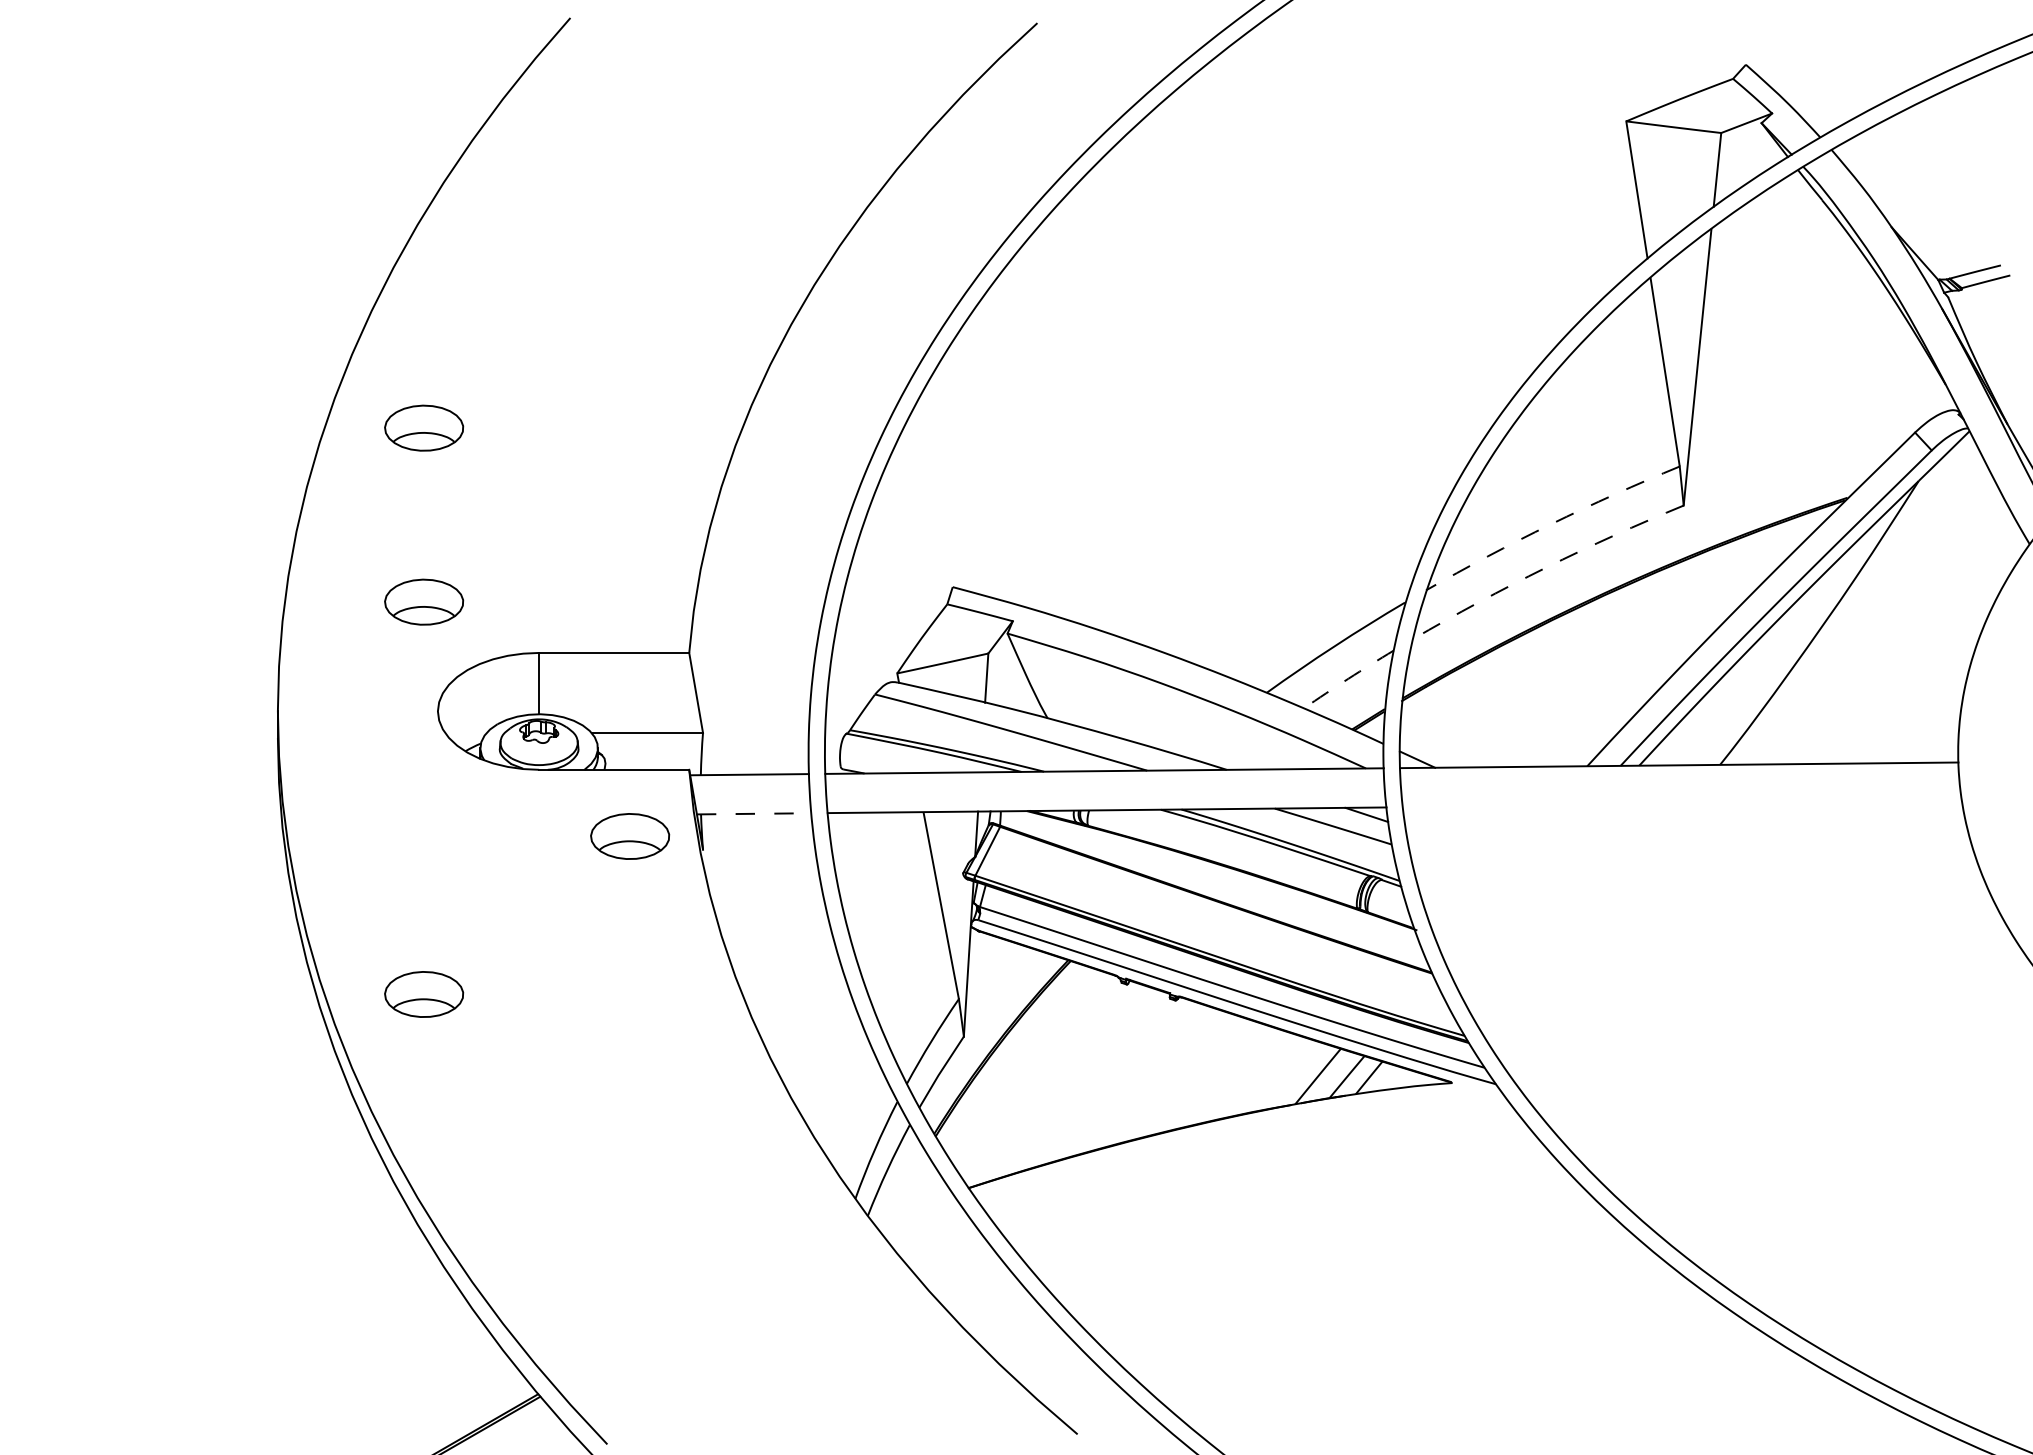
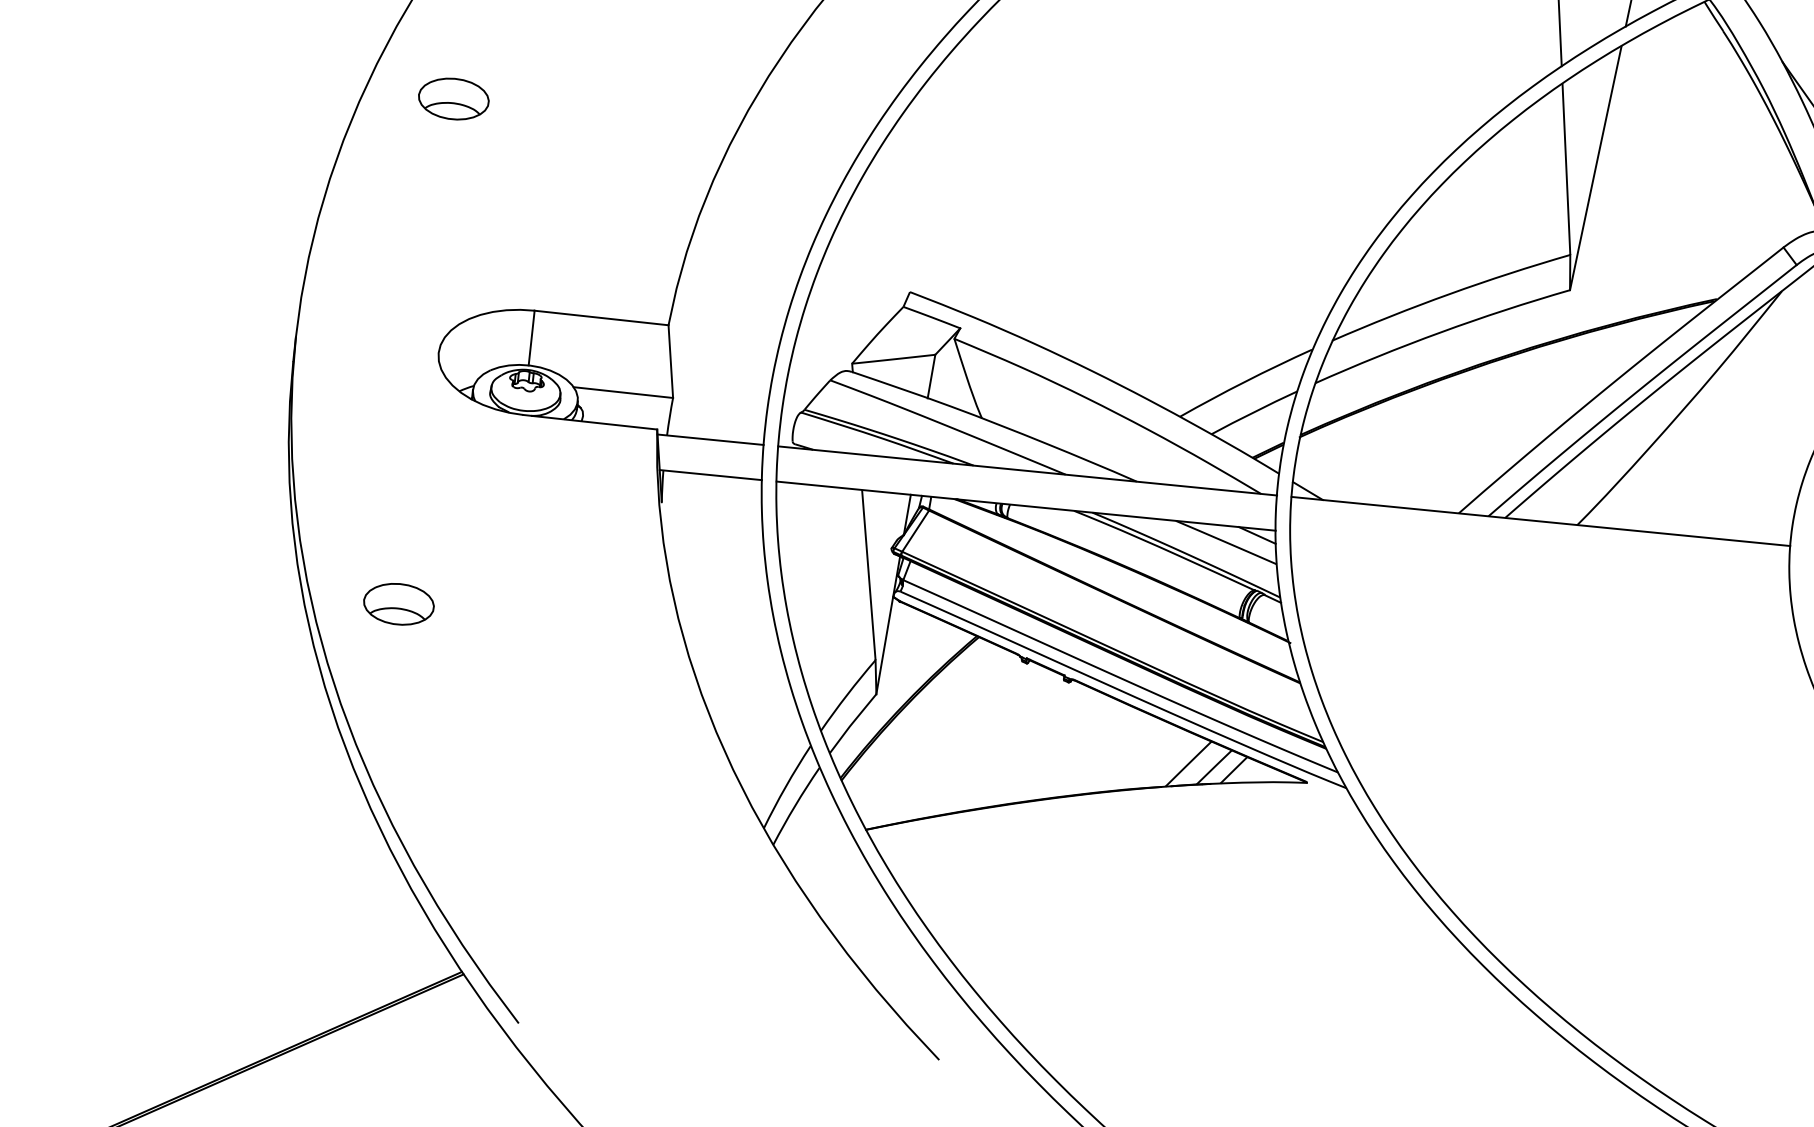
arc: (1550, 524) -> (1449, 294), dashed -> solid
arc: (1545, 567) -> (1440, 332), dashed -> solid
part: (424, 601) -> (437, 253), removed
arc: (1348, 678) -> (1254, 411), dashed -> solid
line: (754, 813) -> (711, 474), dashed -> solid
part: (630, 836) -> (598, 483), removed

